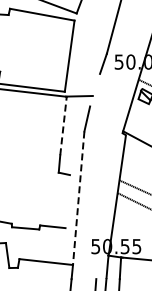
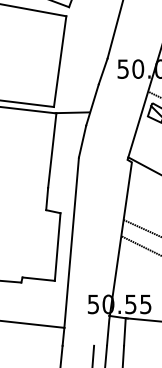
line: (95, 89) -> (93, 104), added
line: (63, 125) -> (52, 149), dashed -> solid
line: (78, 198) -> (71, 243), dashed -> solid
line: (67, 201) -> (57, 246), added

